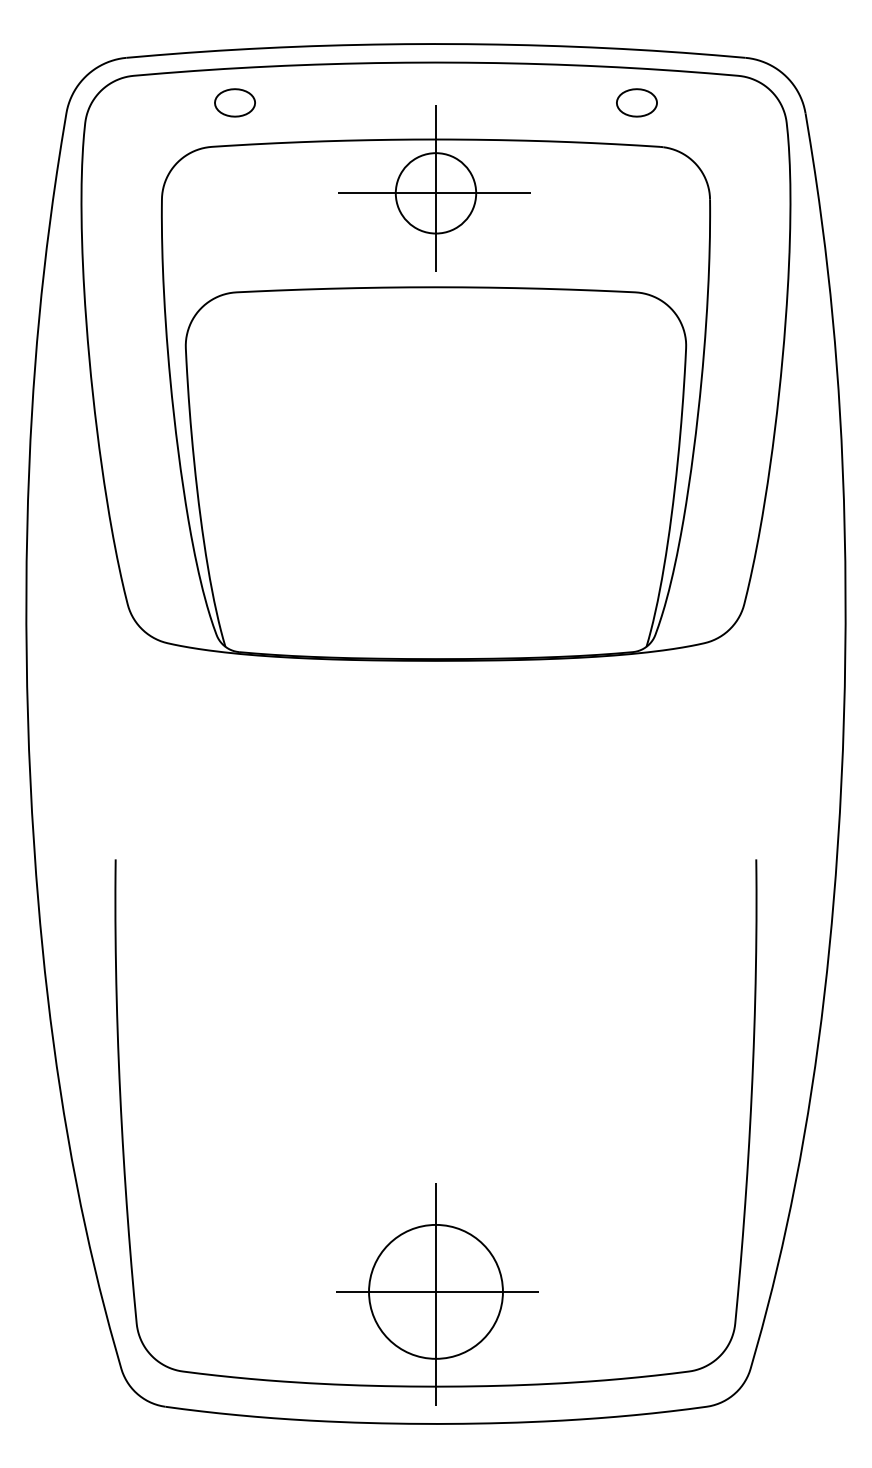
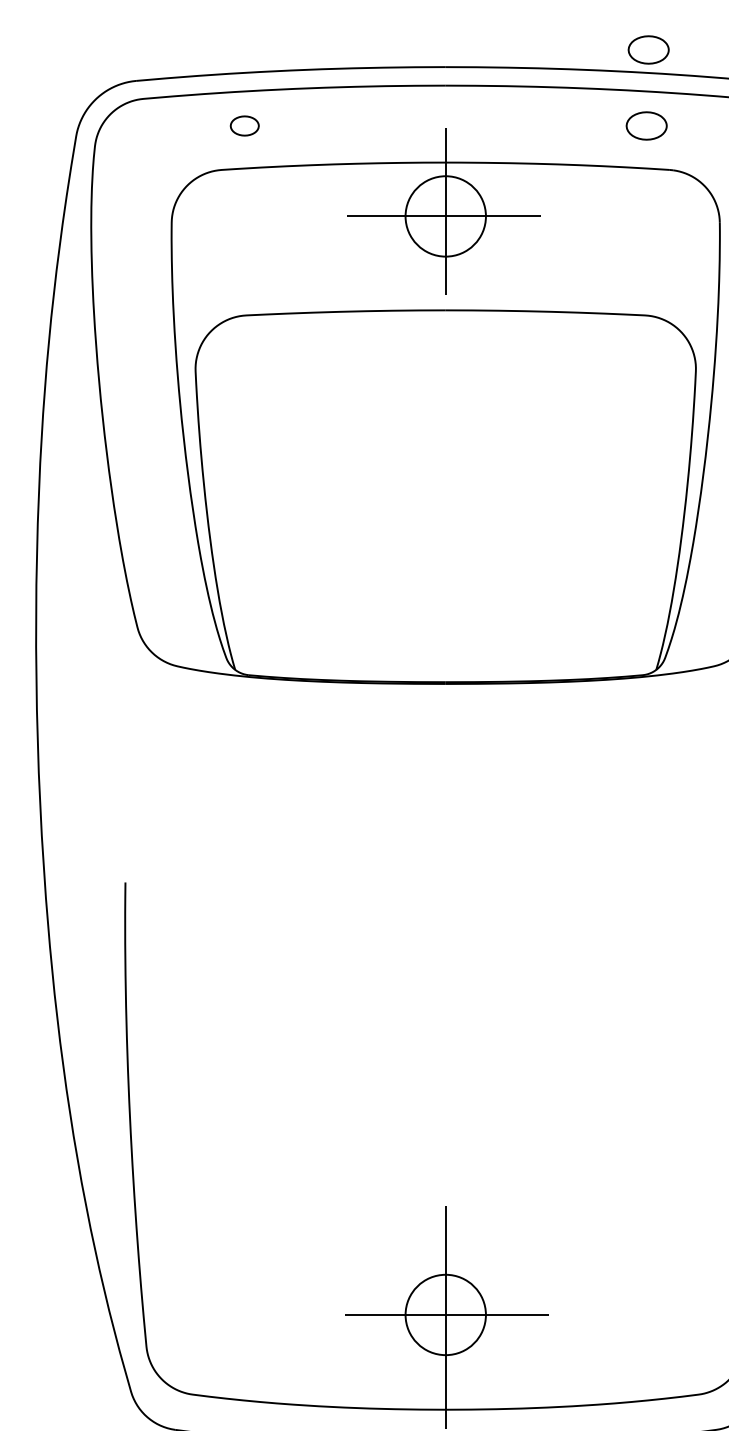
part: (638, 26) -> (648, 49), added
part: (234, 102) -> (244, 125), size x0.7
circle: (435, 1291) -> (445, 1314), size x0.6

